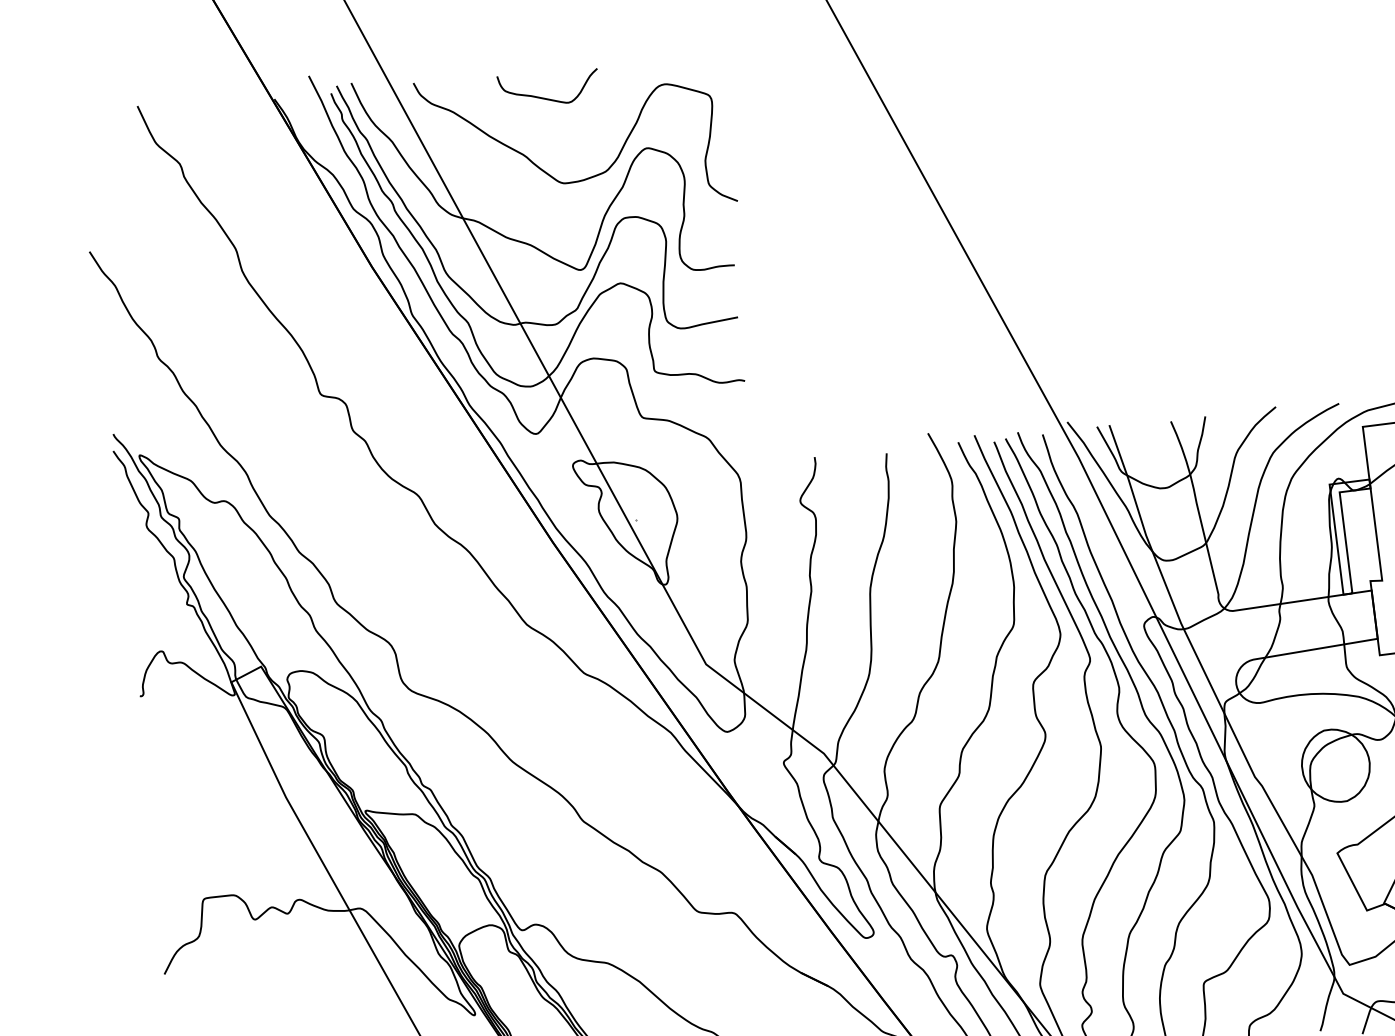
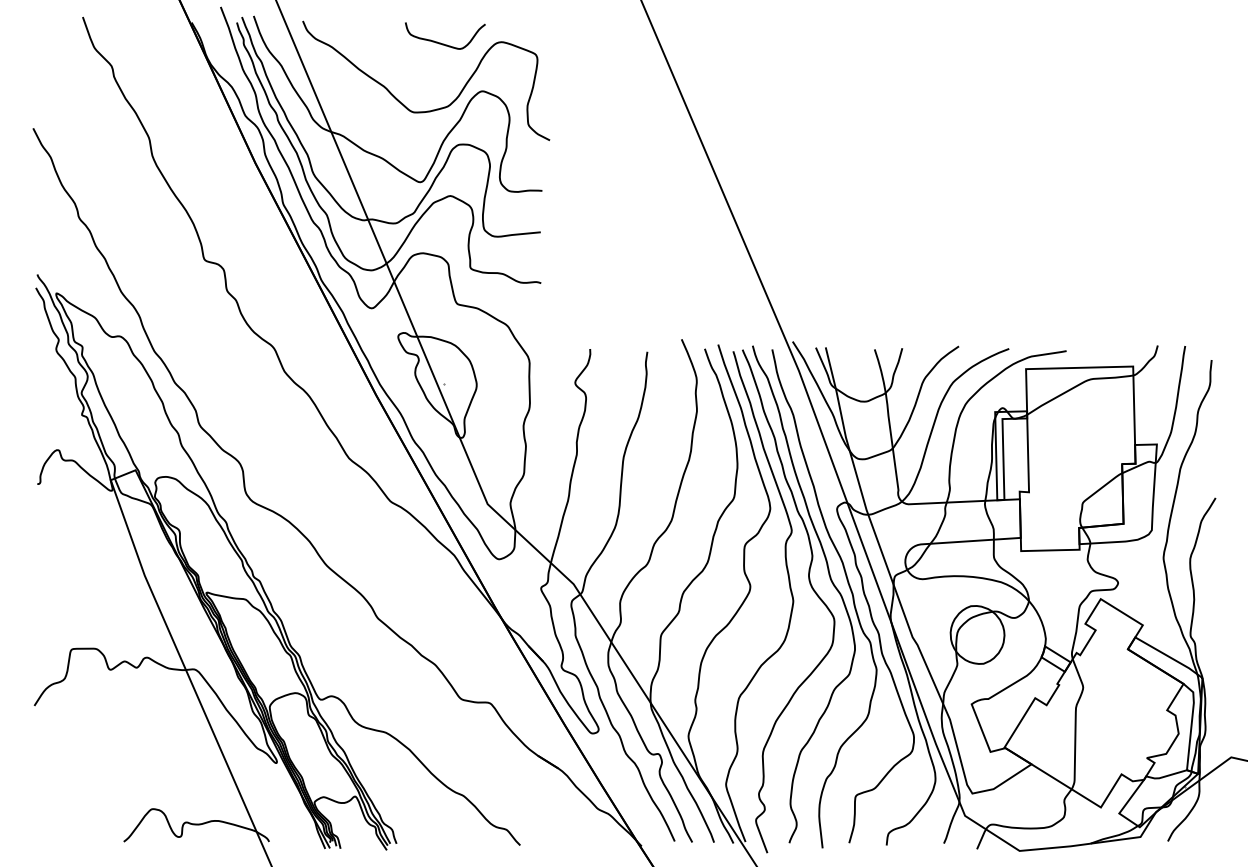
curve: (548, 97) -> (444, 43), moved

